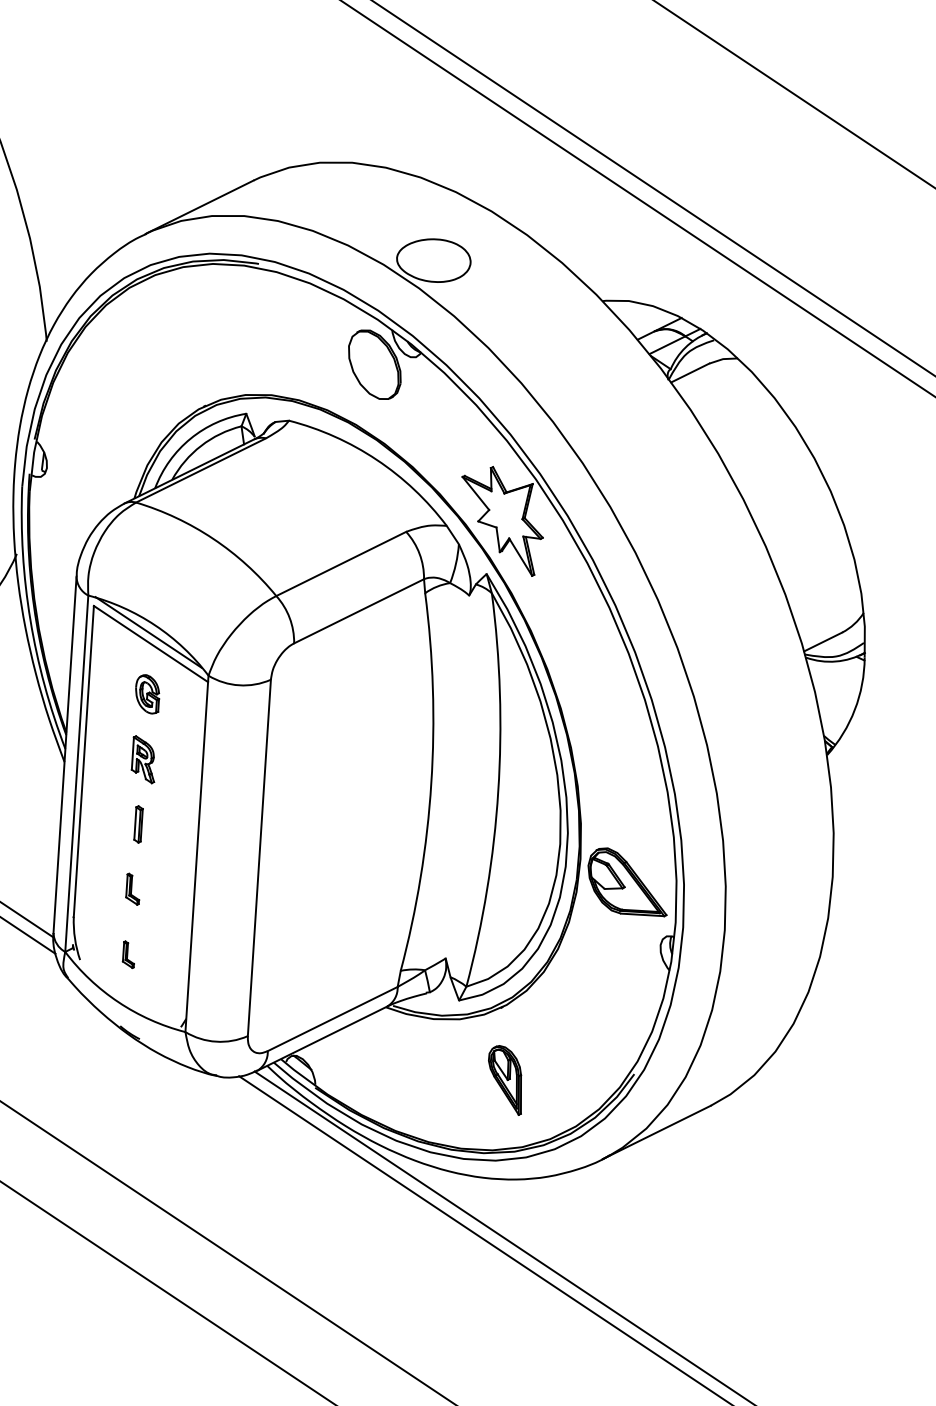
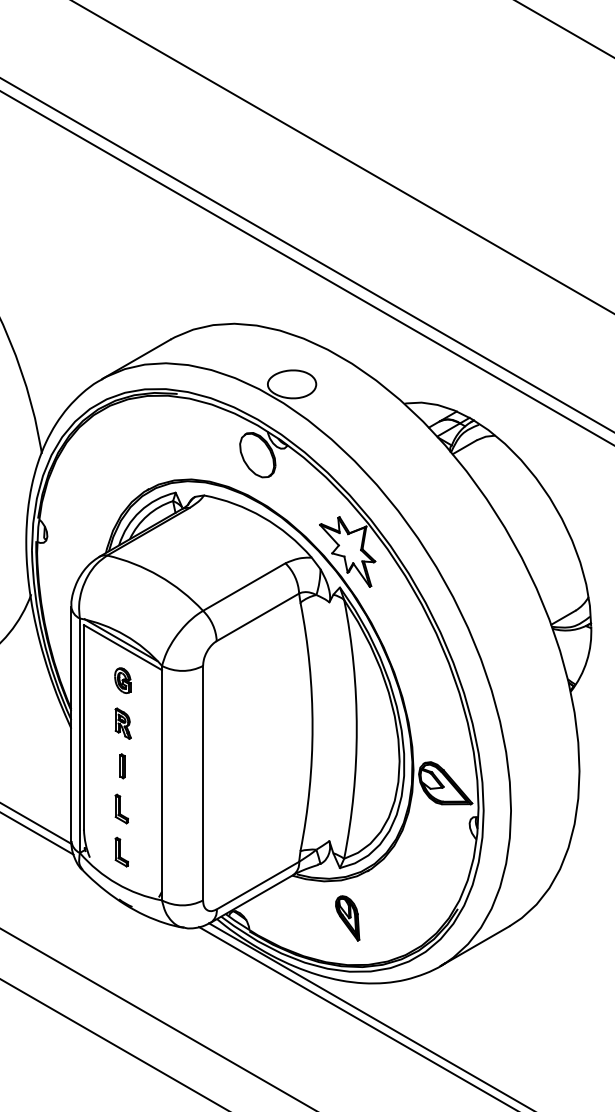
part: (132, 888) -> (121, 808), size x1.43
part: (128, 953) -> (121, 851), size x1.67
part: (505, 1080) -> (347, 918), moved

